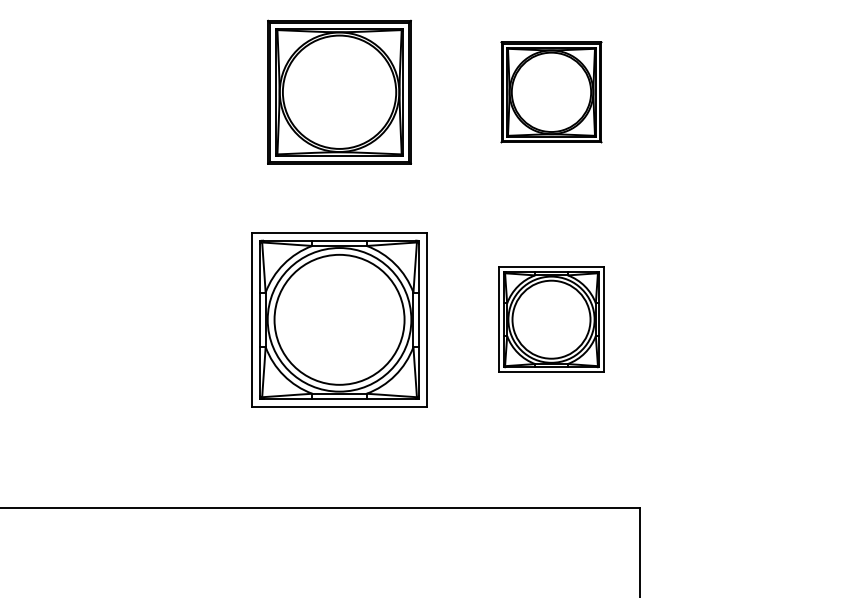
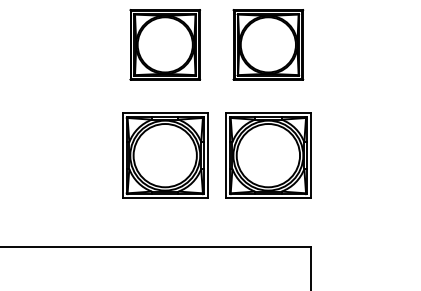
part: (551, 91) -> (268, 44), size x1.43
part: (551, 319) -> (268, 155), size x1.67

